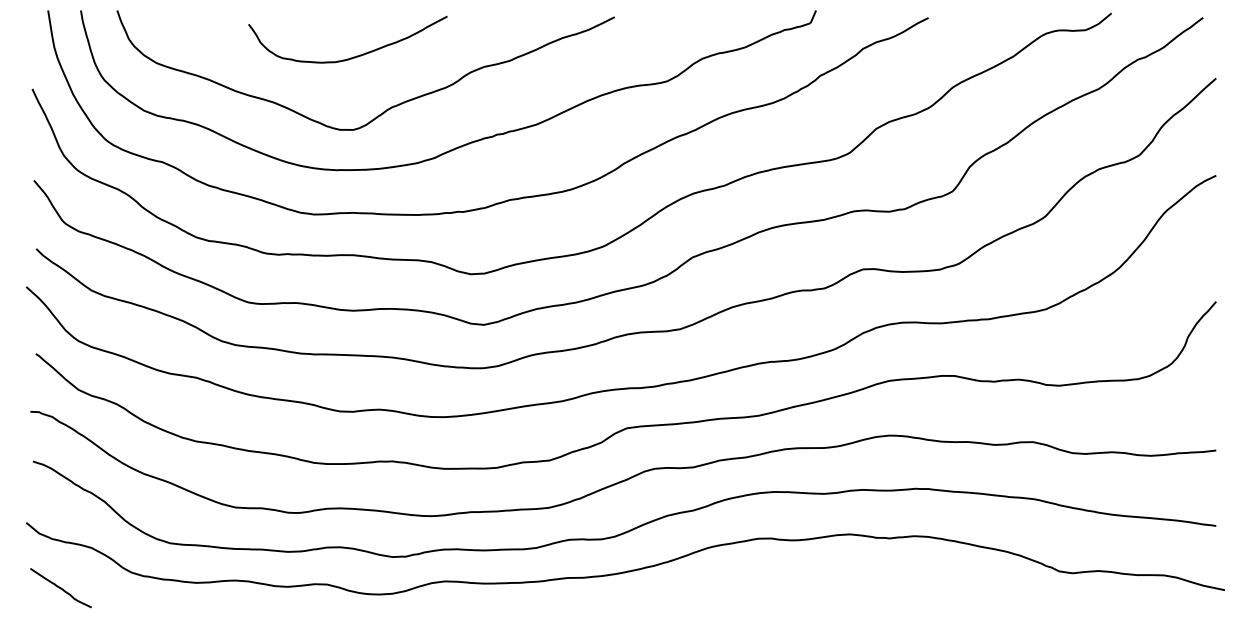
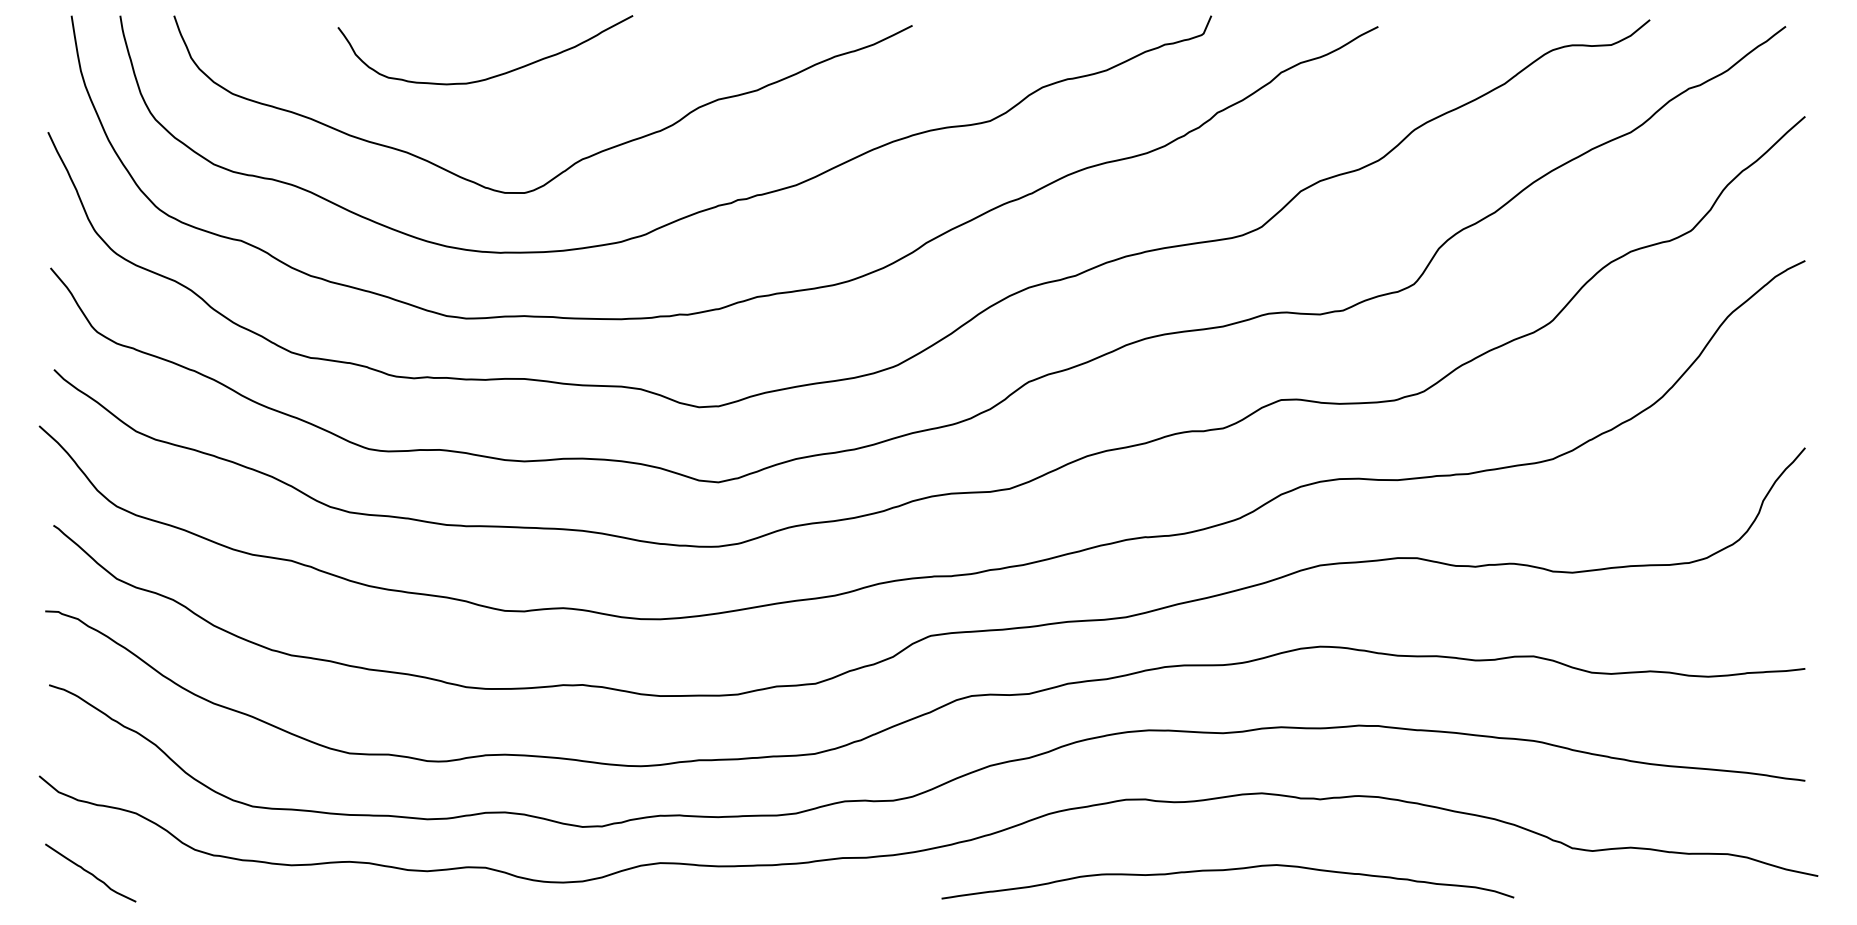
curve: (353, 56) -> (493, 75), moved
curve: (827, 586) -> (1228, 870), added

